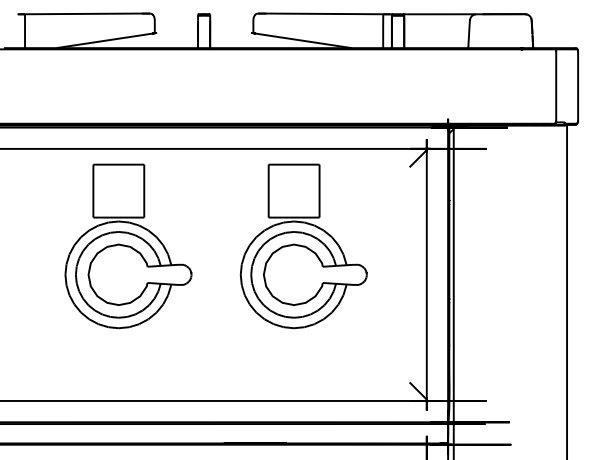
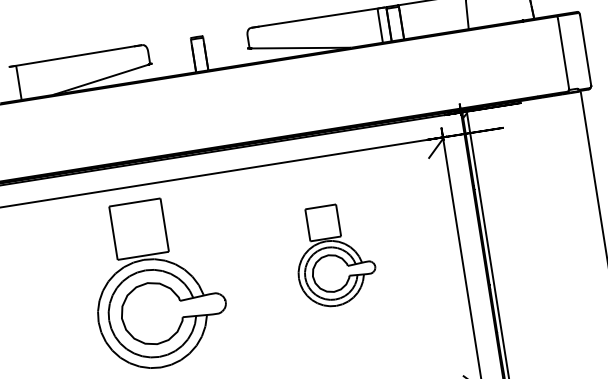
part: (303, 246) -> (334, 255), size x0.6

